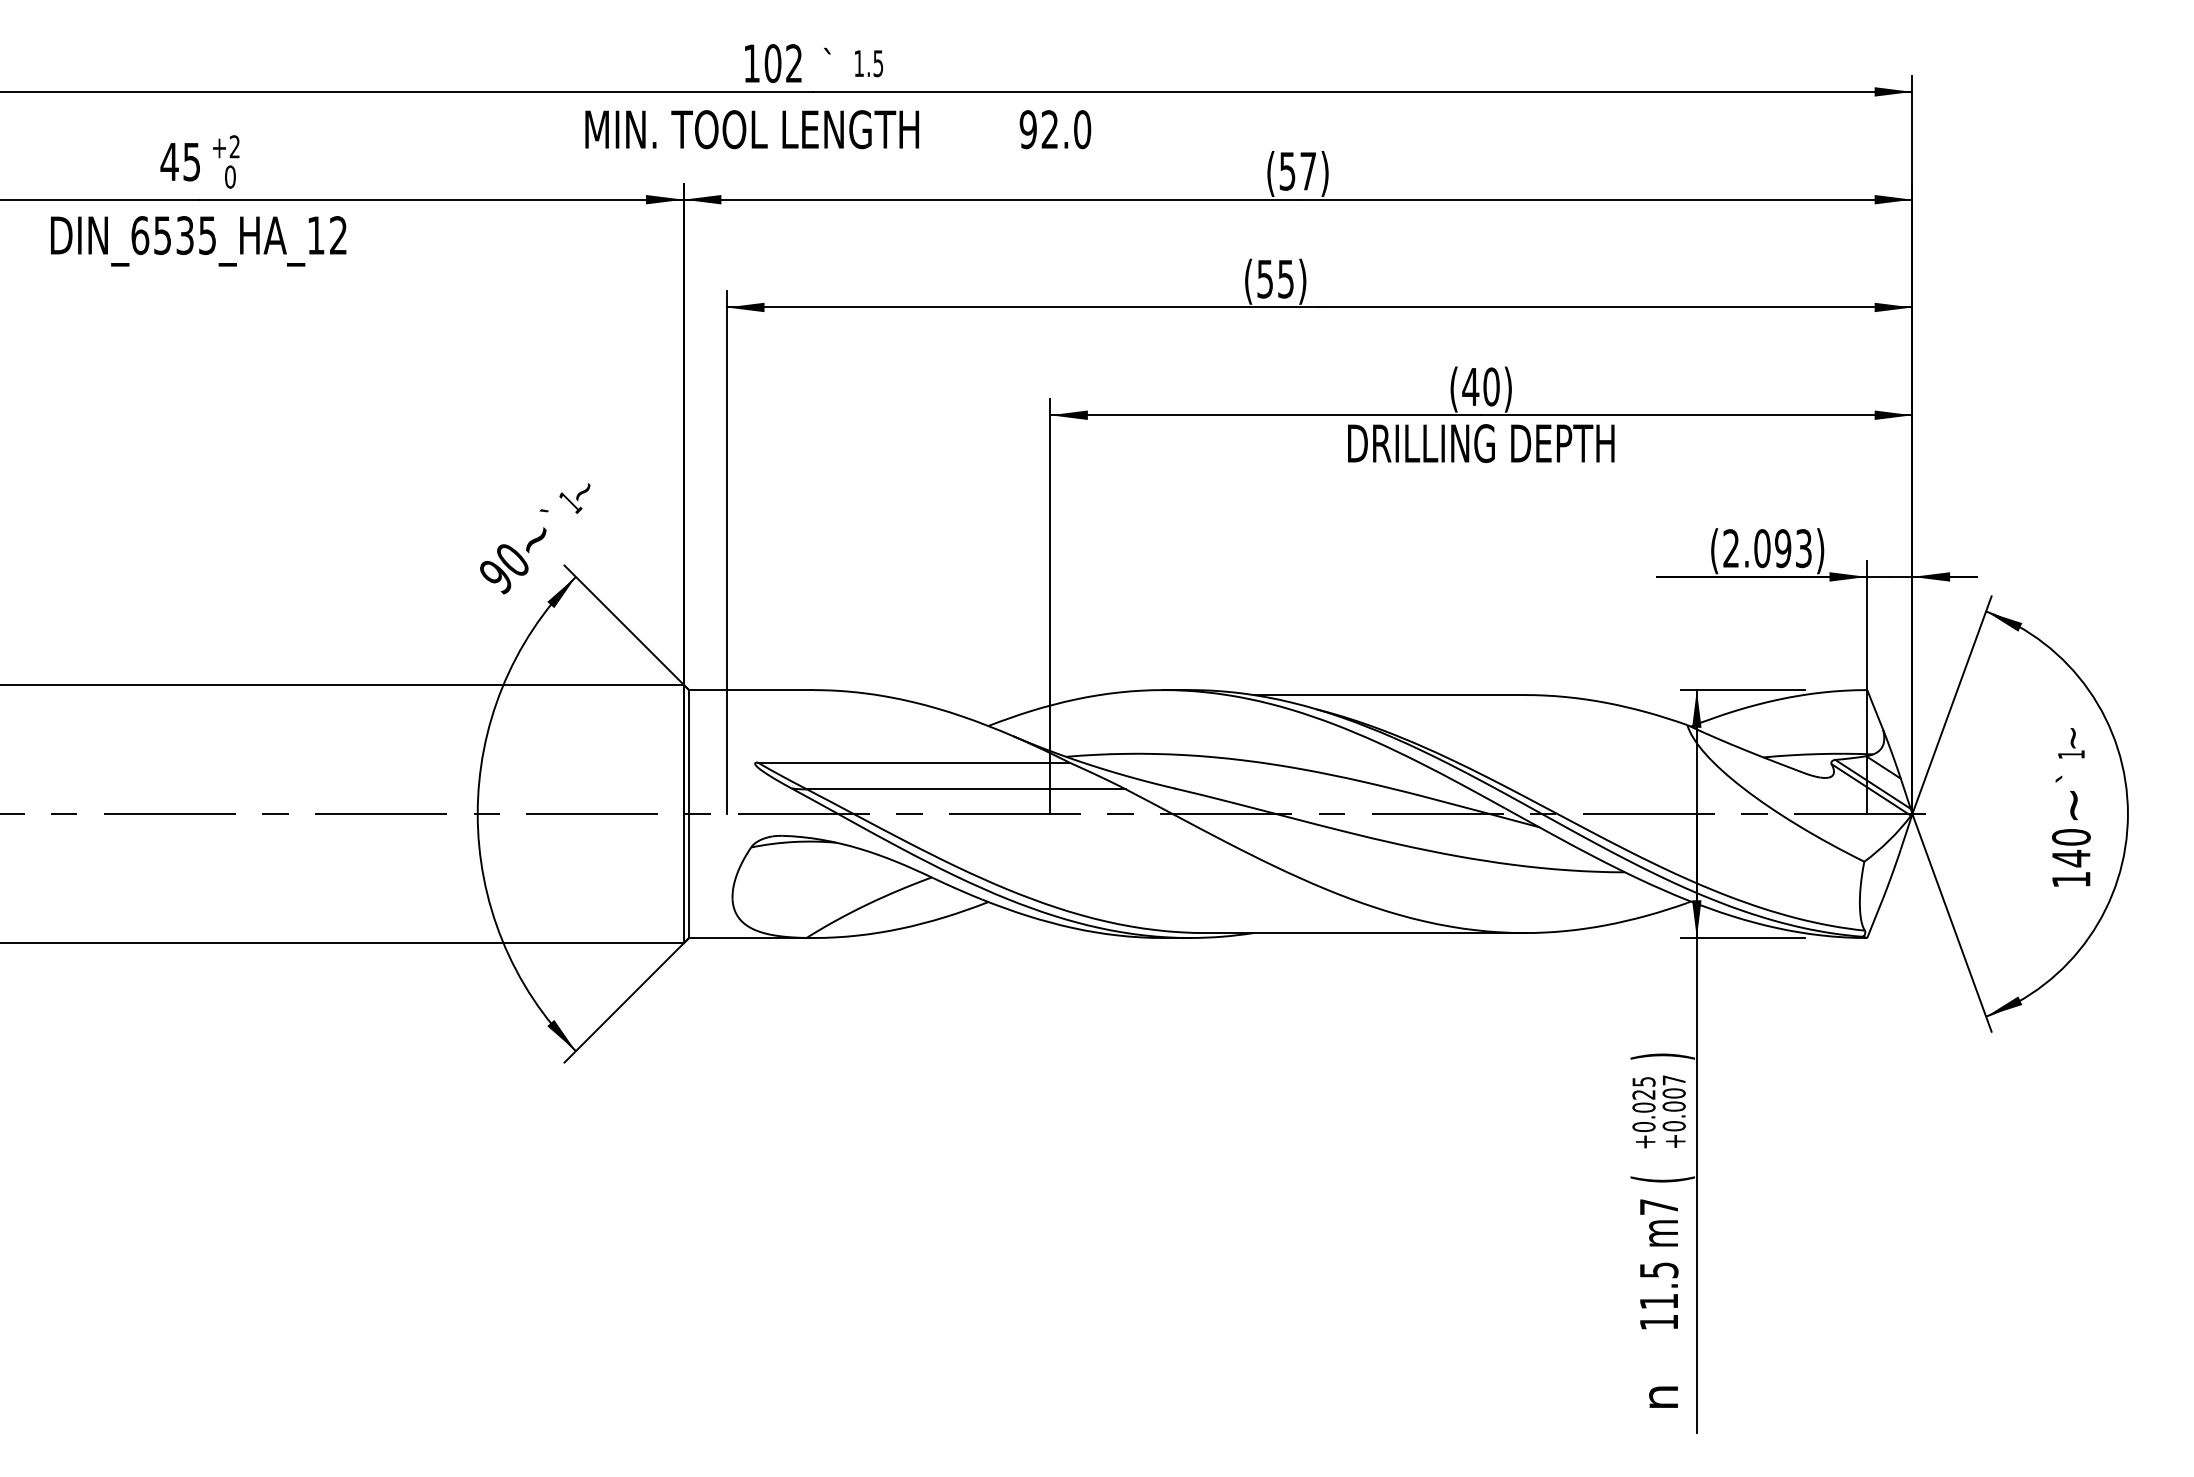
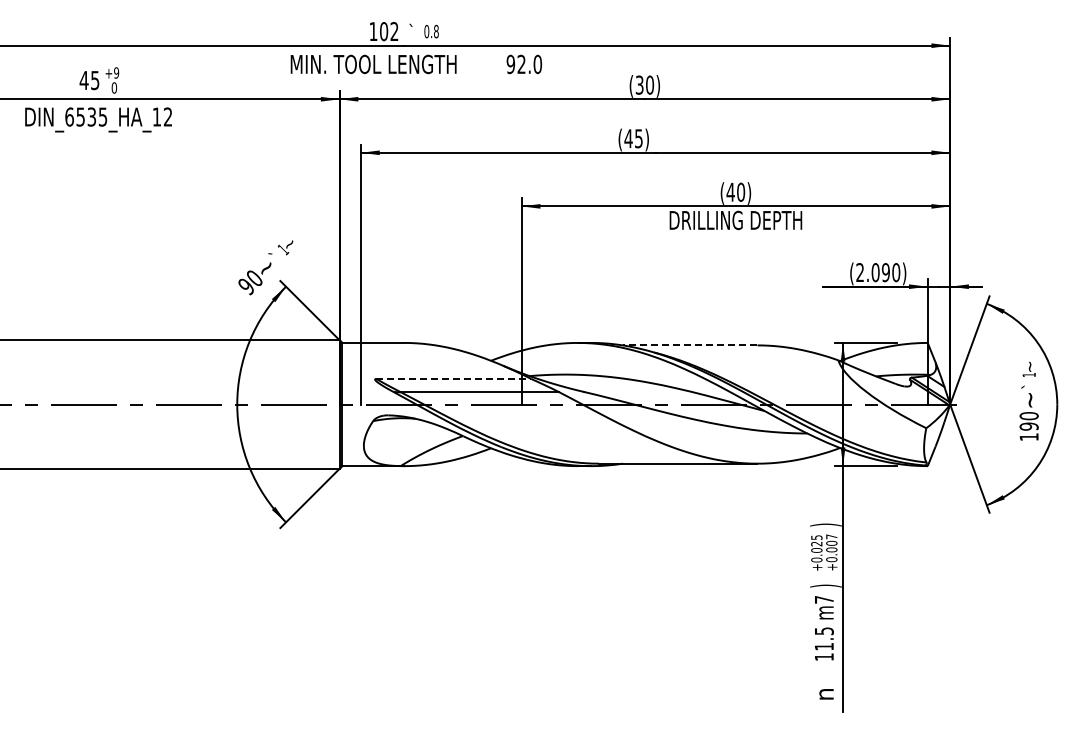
text: (868, 63) -> (431, 31), 1.5 -> 0.8
text: (234, 145) -> (116, 72), +2 -> +9
text: (1299, 169) -> (645, 84), (57) -> (30)
text: (1265, 278) -> (628, 138), (55) -> (45)
text: (1804, 548) -> (896, 272), (2.093) -> (2.090)
line: (1387, 695) -> (689, 345), solid -> dashed
line: (914, 761) -> (454, 378), solid -> dashed
text: (2069, 858) -> (1028, 426), 140 -> 190
text: (1661, 1178) -> (825, 585), ( -> )

